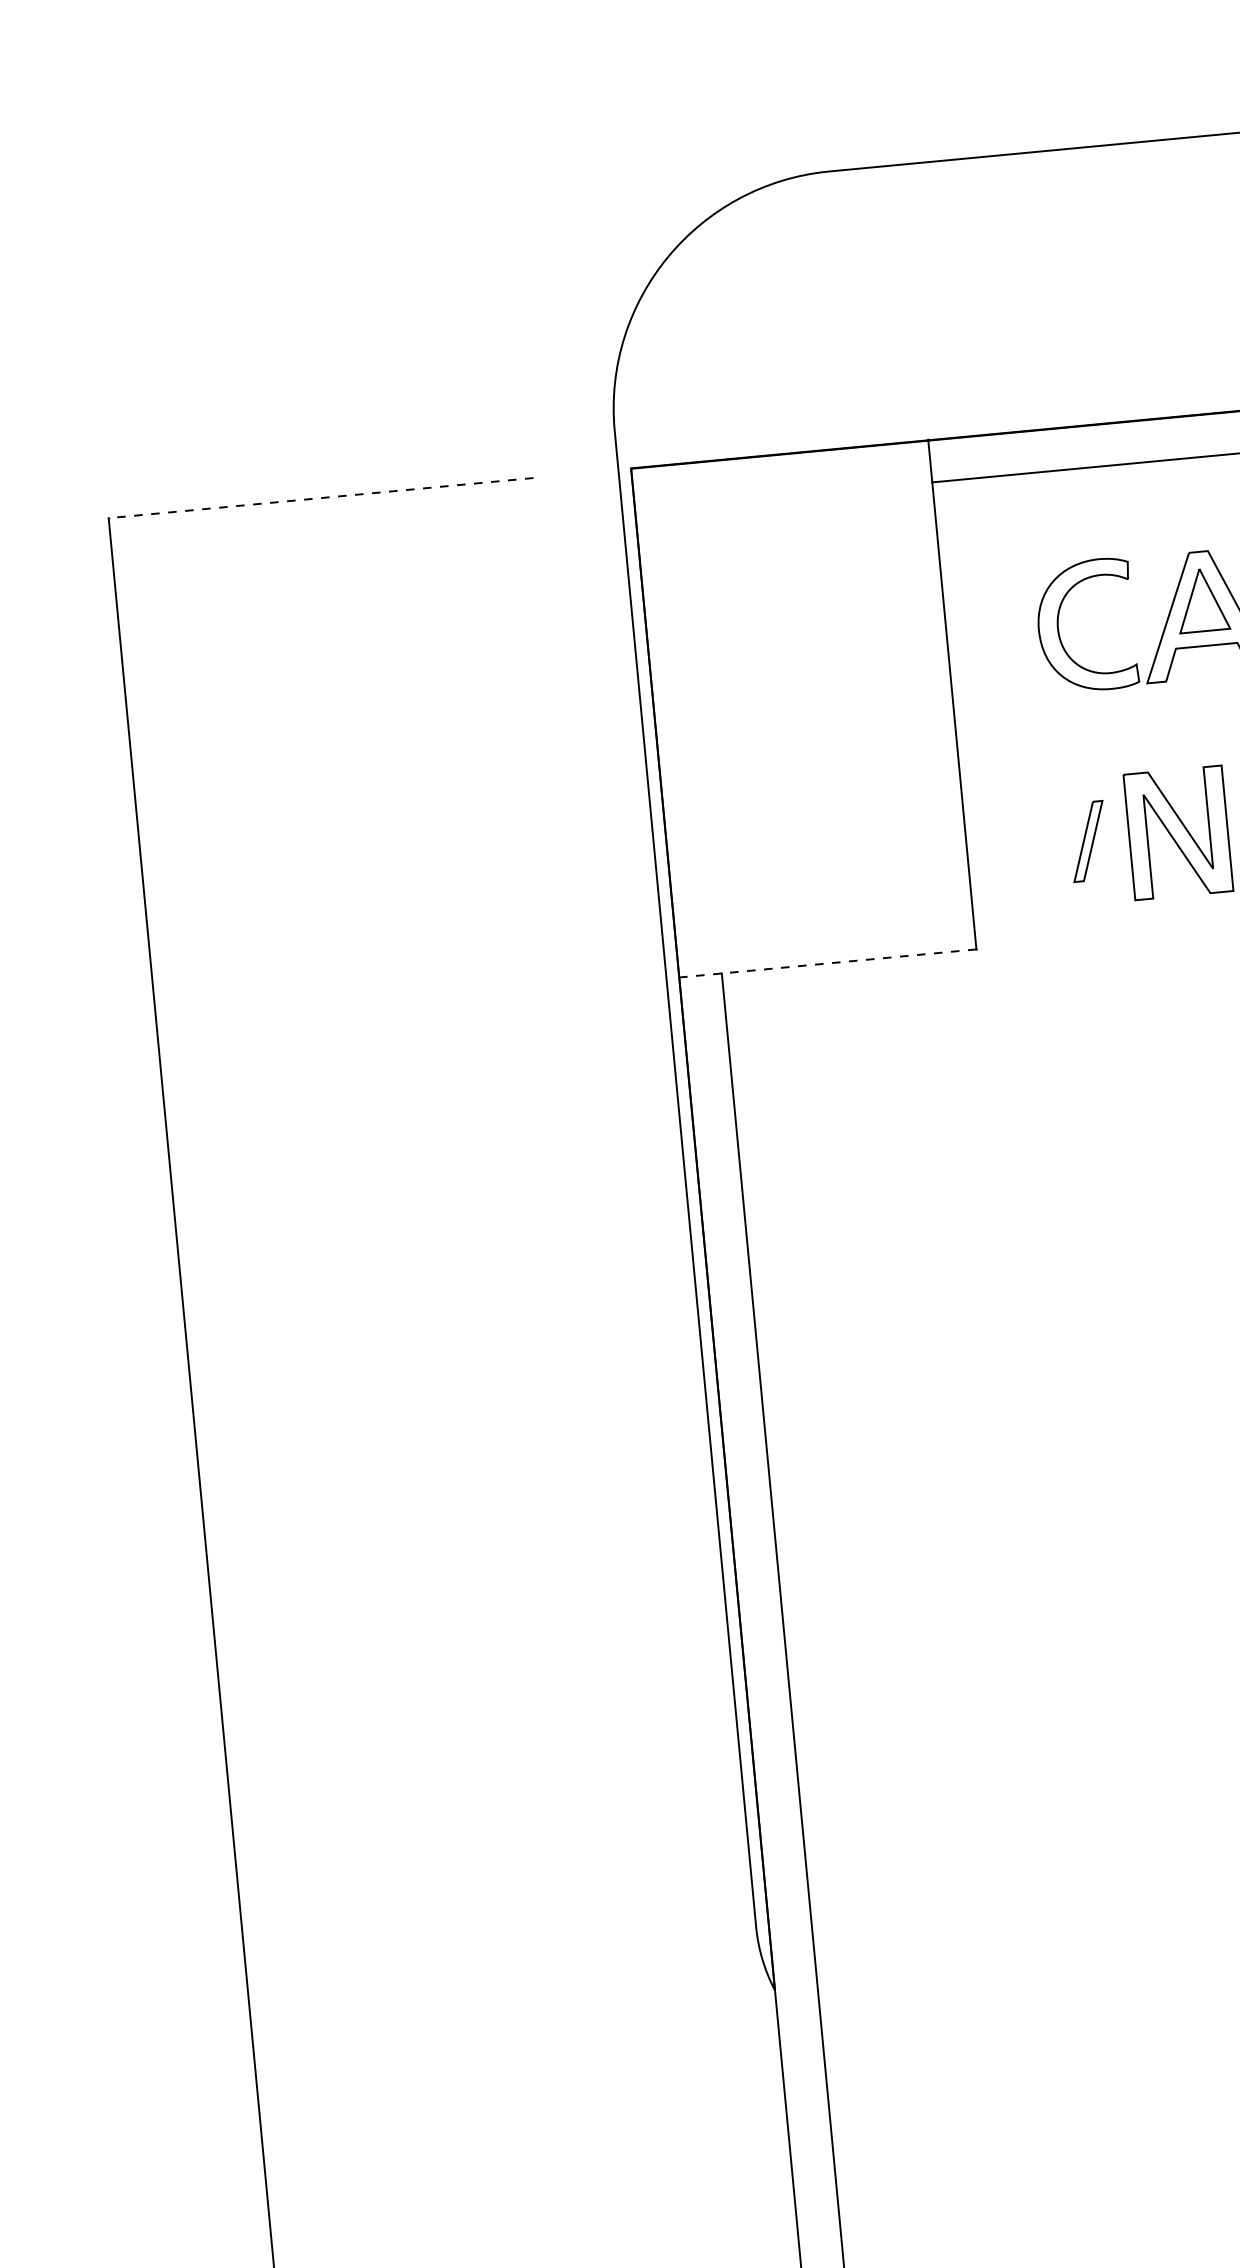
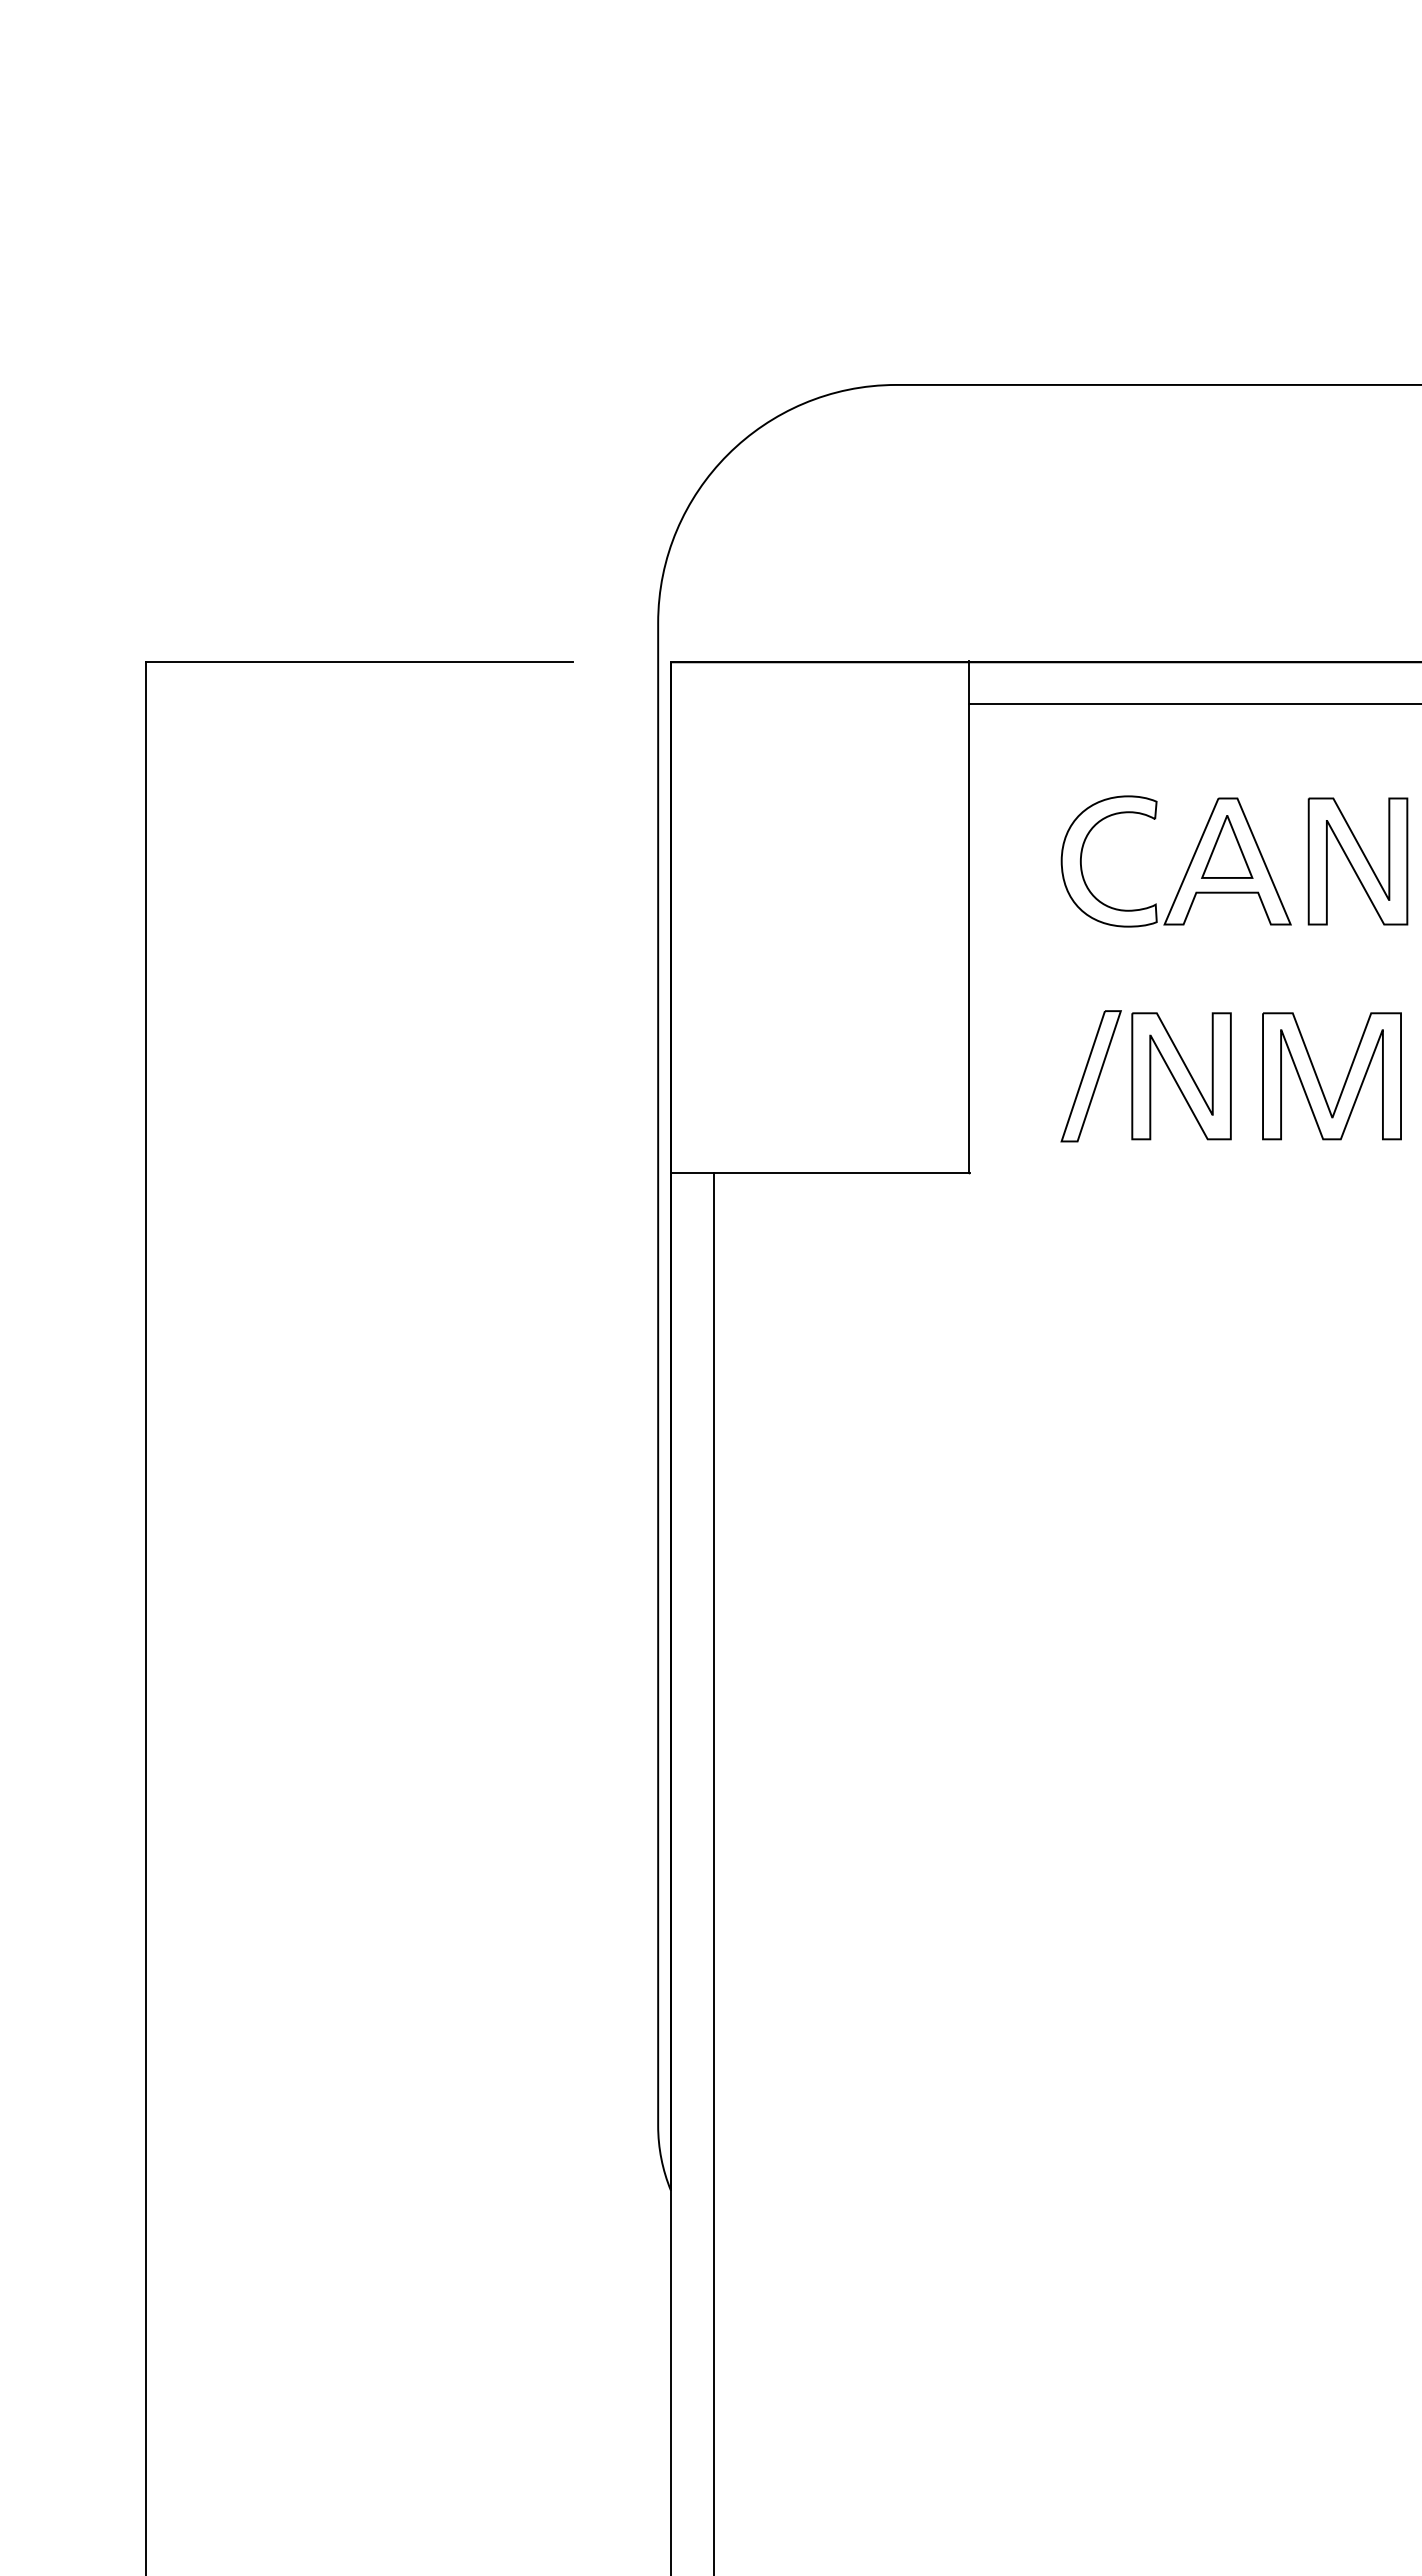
line: (321, 498) -> (359, 662), dashed -> solid
part: (1087, 841) -> (1090, 1076), size x1.67
line: (827, 963) -> (819, 1173), dashed -> solid

